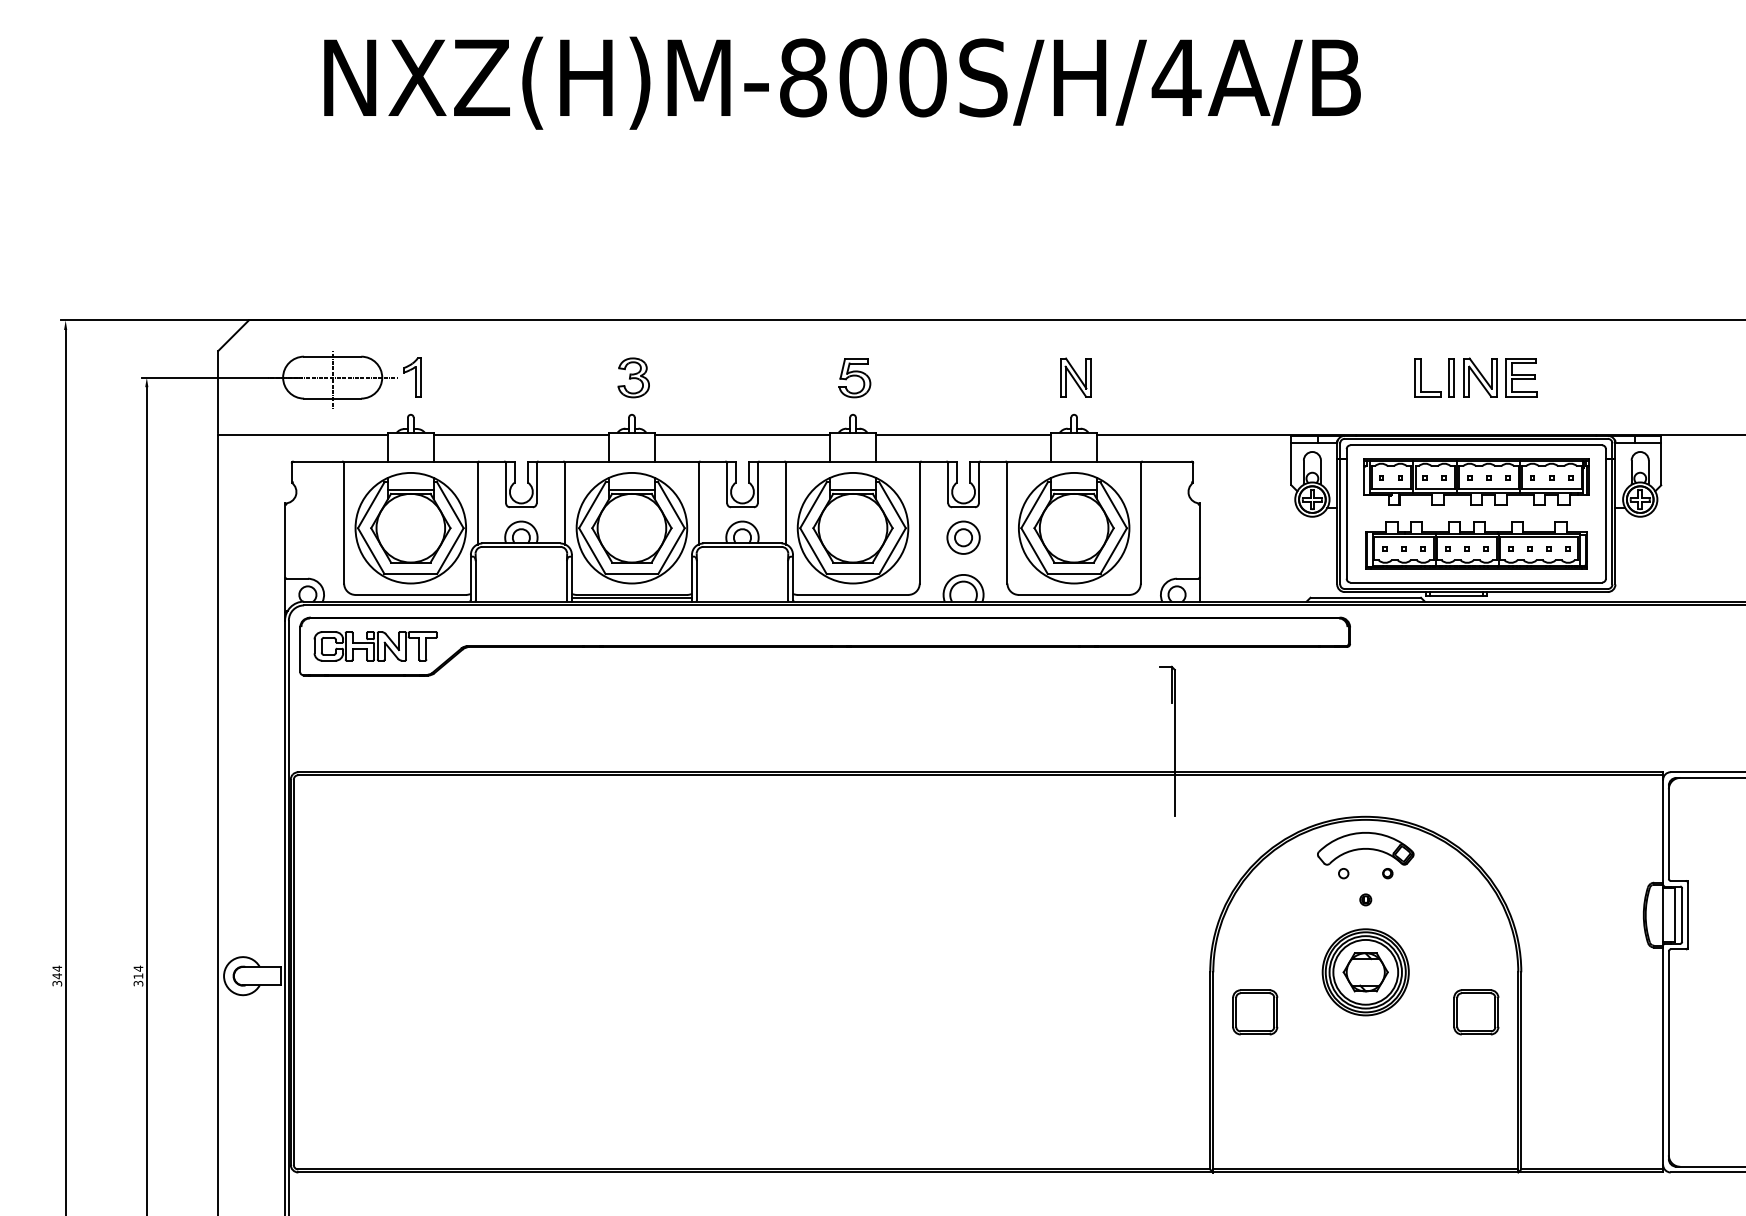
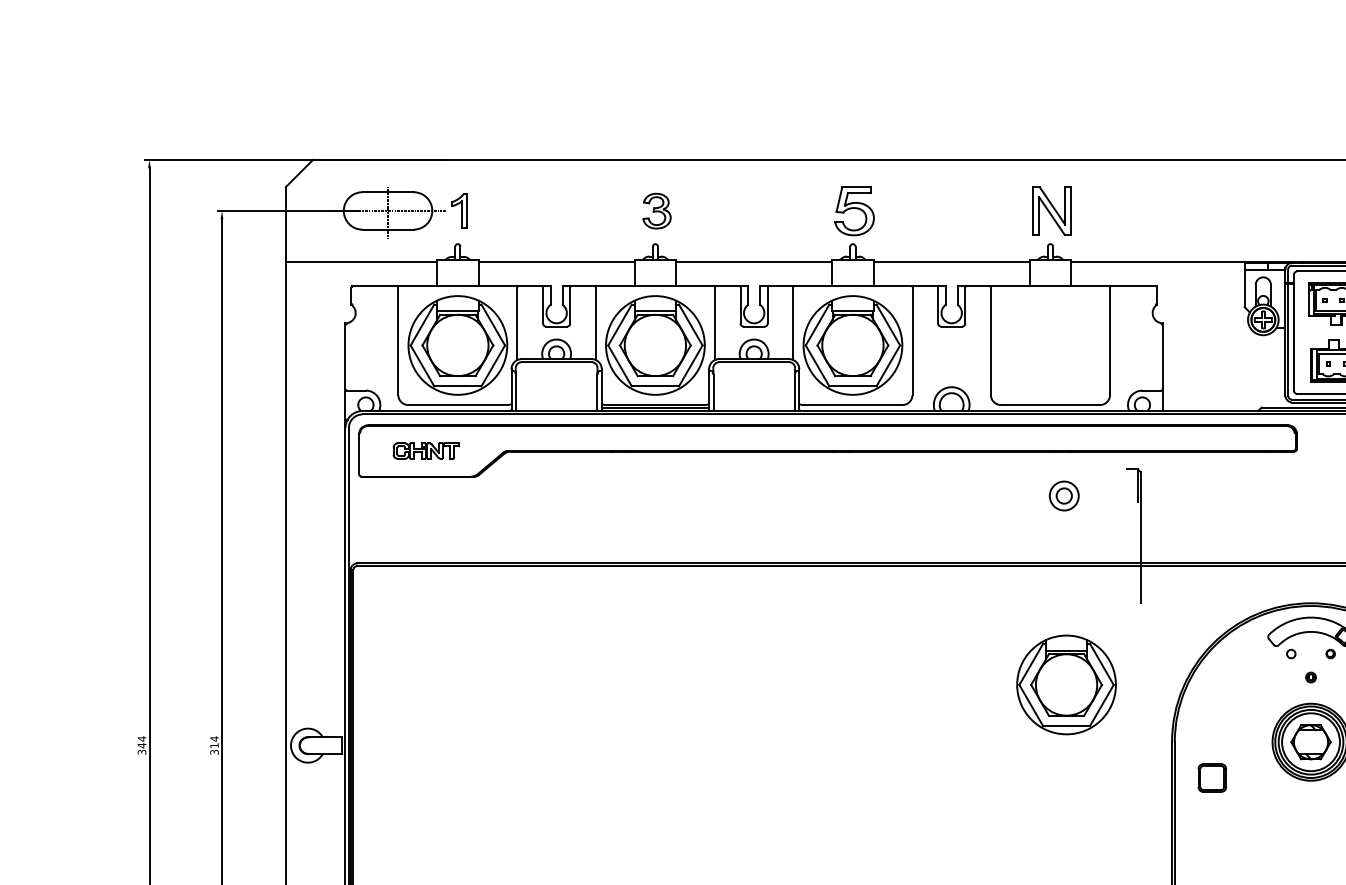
part: (1075, 377) -> (1051, 210), size x1.4
part: (854, 378) -> (854, 211), size x1.4
part: (1074, 528) -> (1066, 685), moved
part: (963, 537) -> (1064, 495), moved
part: (375, 646) -> (426, 451), size x0.6
part: (1255, 1012) -> (1212, 778), size x0.7

